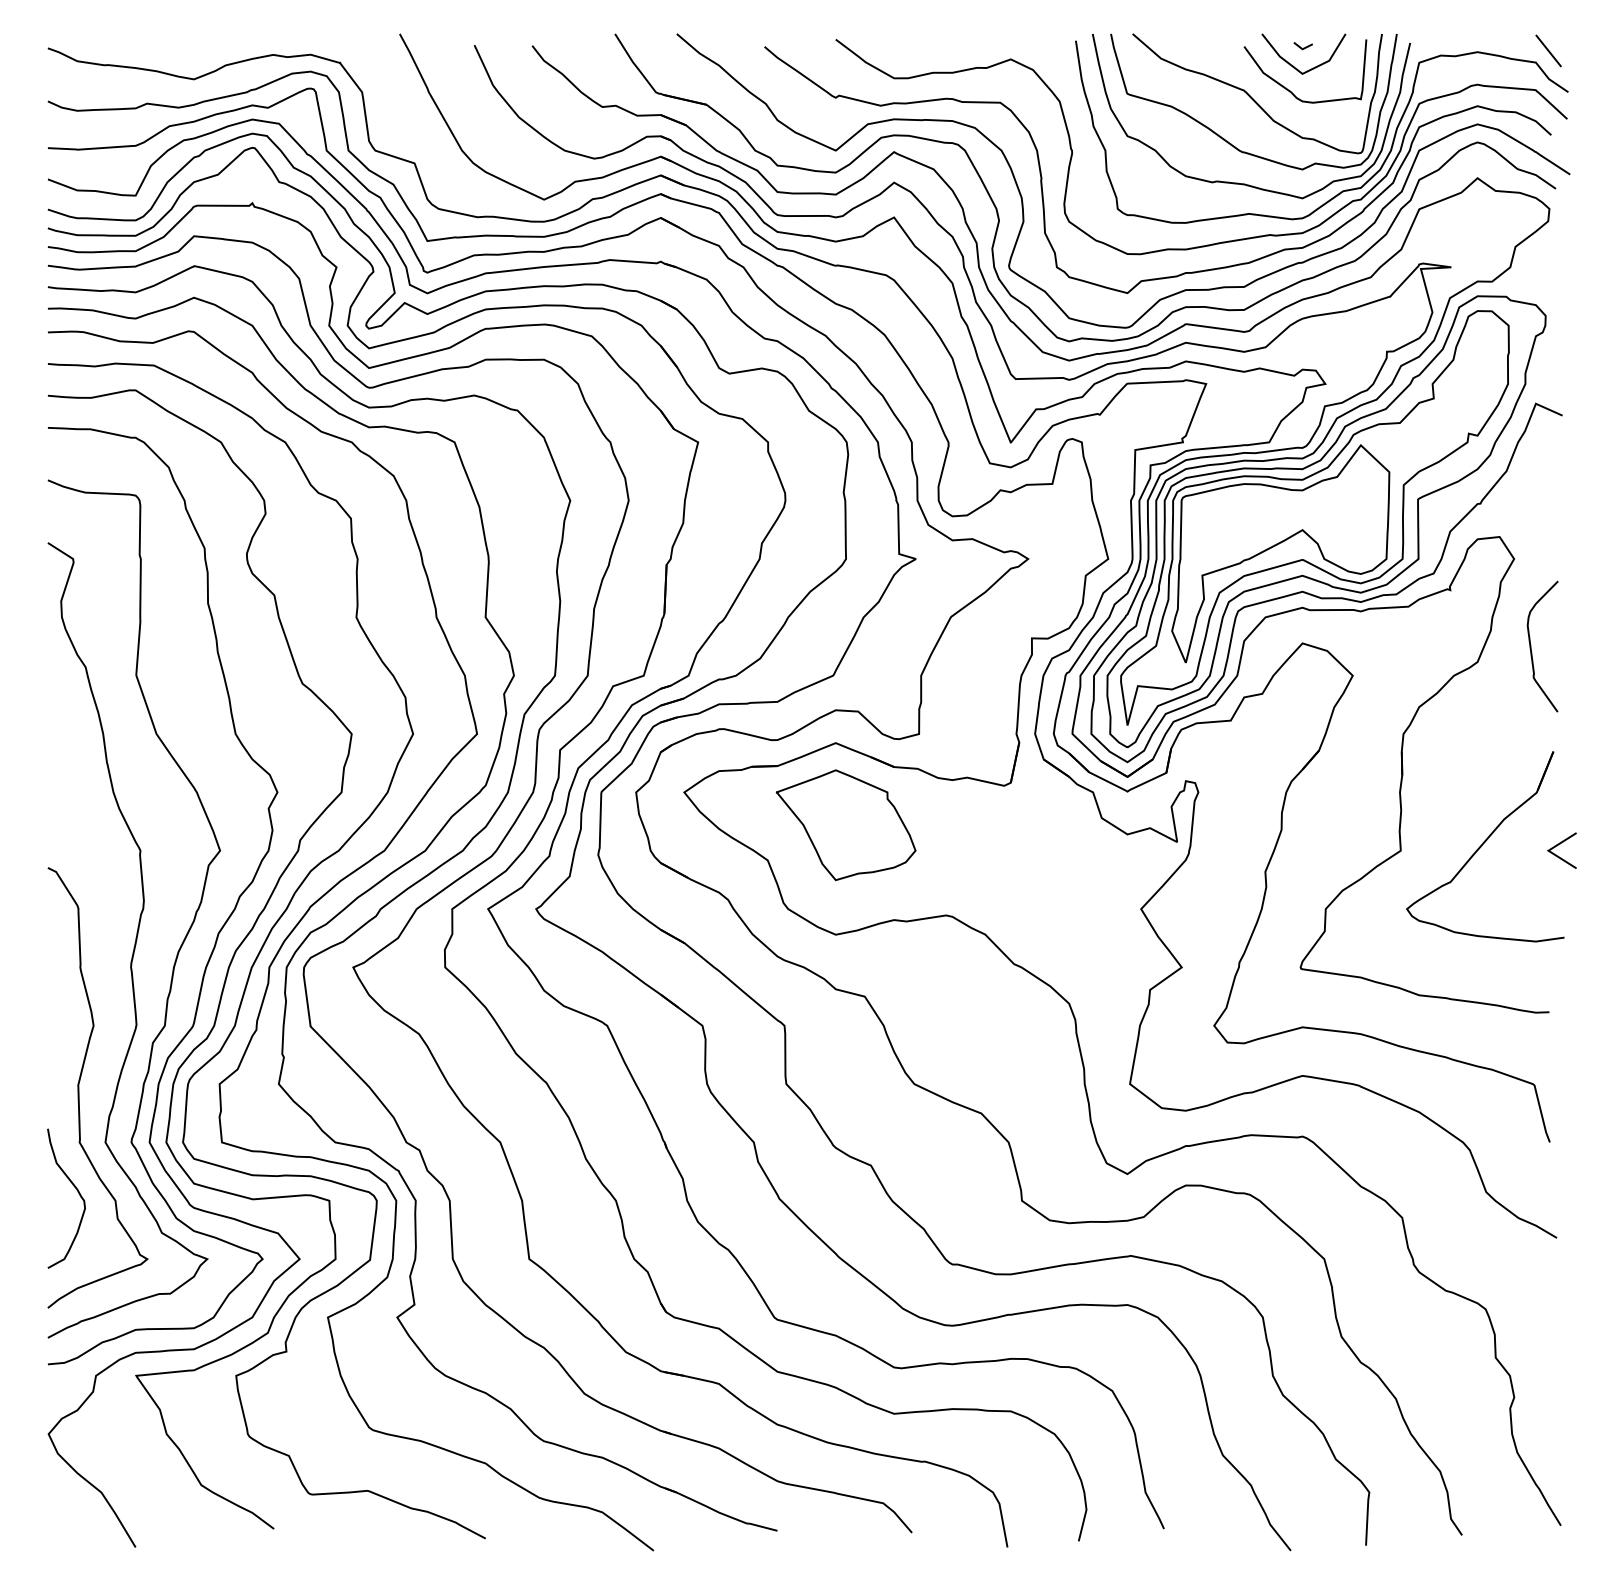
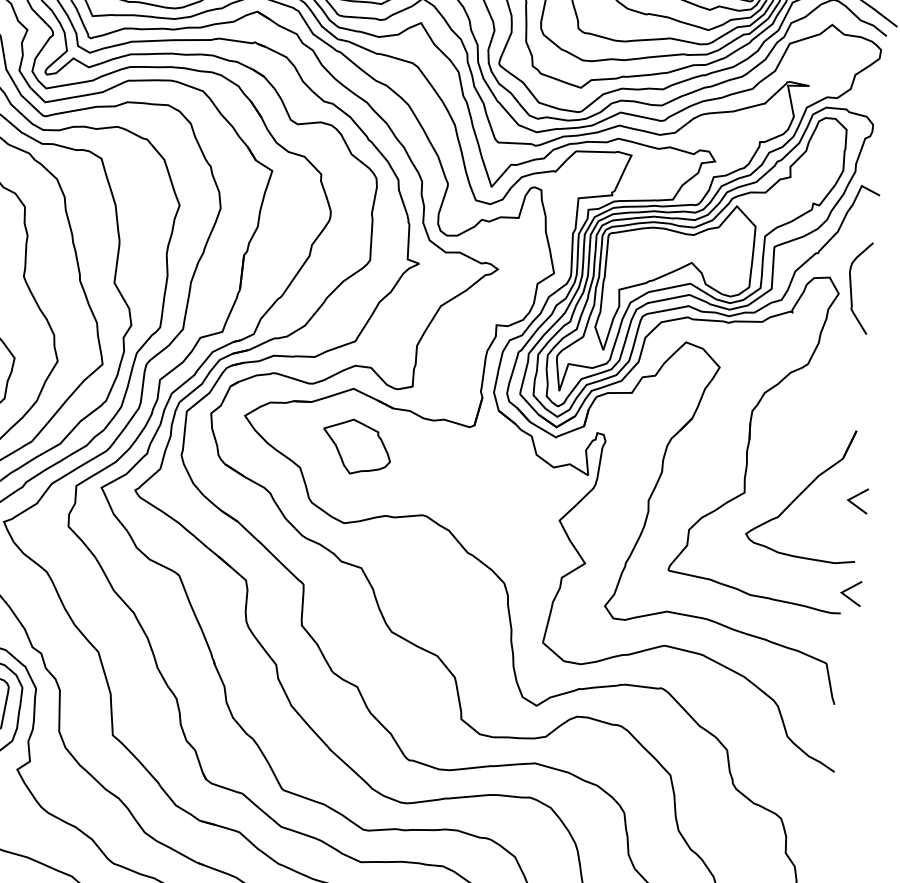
curve: (1531, 646) -> (851, 287), moved
part: (846, 825) -> (357, 447), size x0.7
line: (1557, 978) -> (848, 590), added

